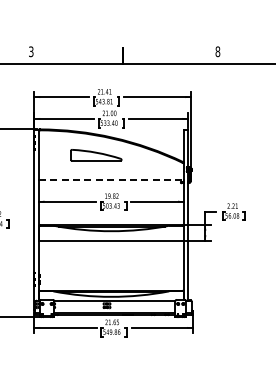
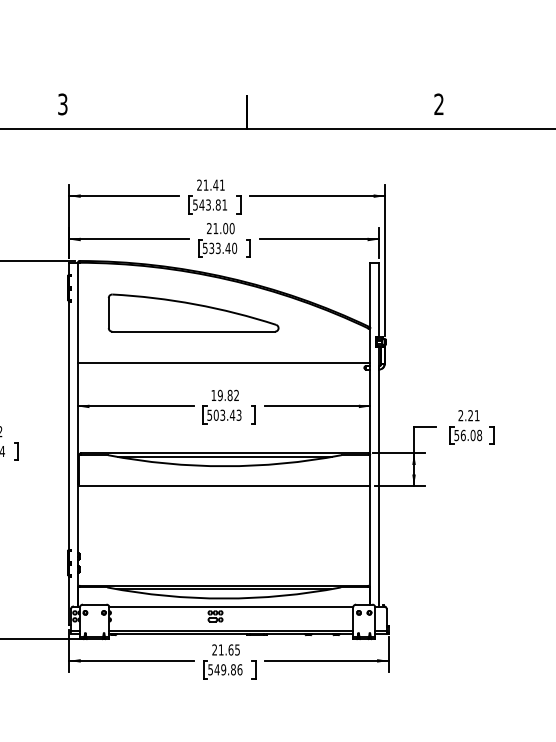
text: (217, 51) -> (438, 103), 8 -> 2
part: (96, 155) -> (194, 313), size x1.67
line: (111, 179) -> (224, 361), dashed -> solid

